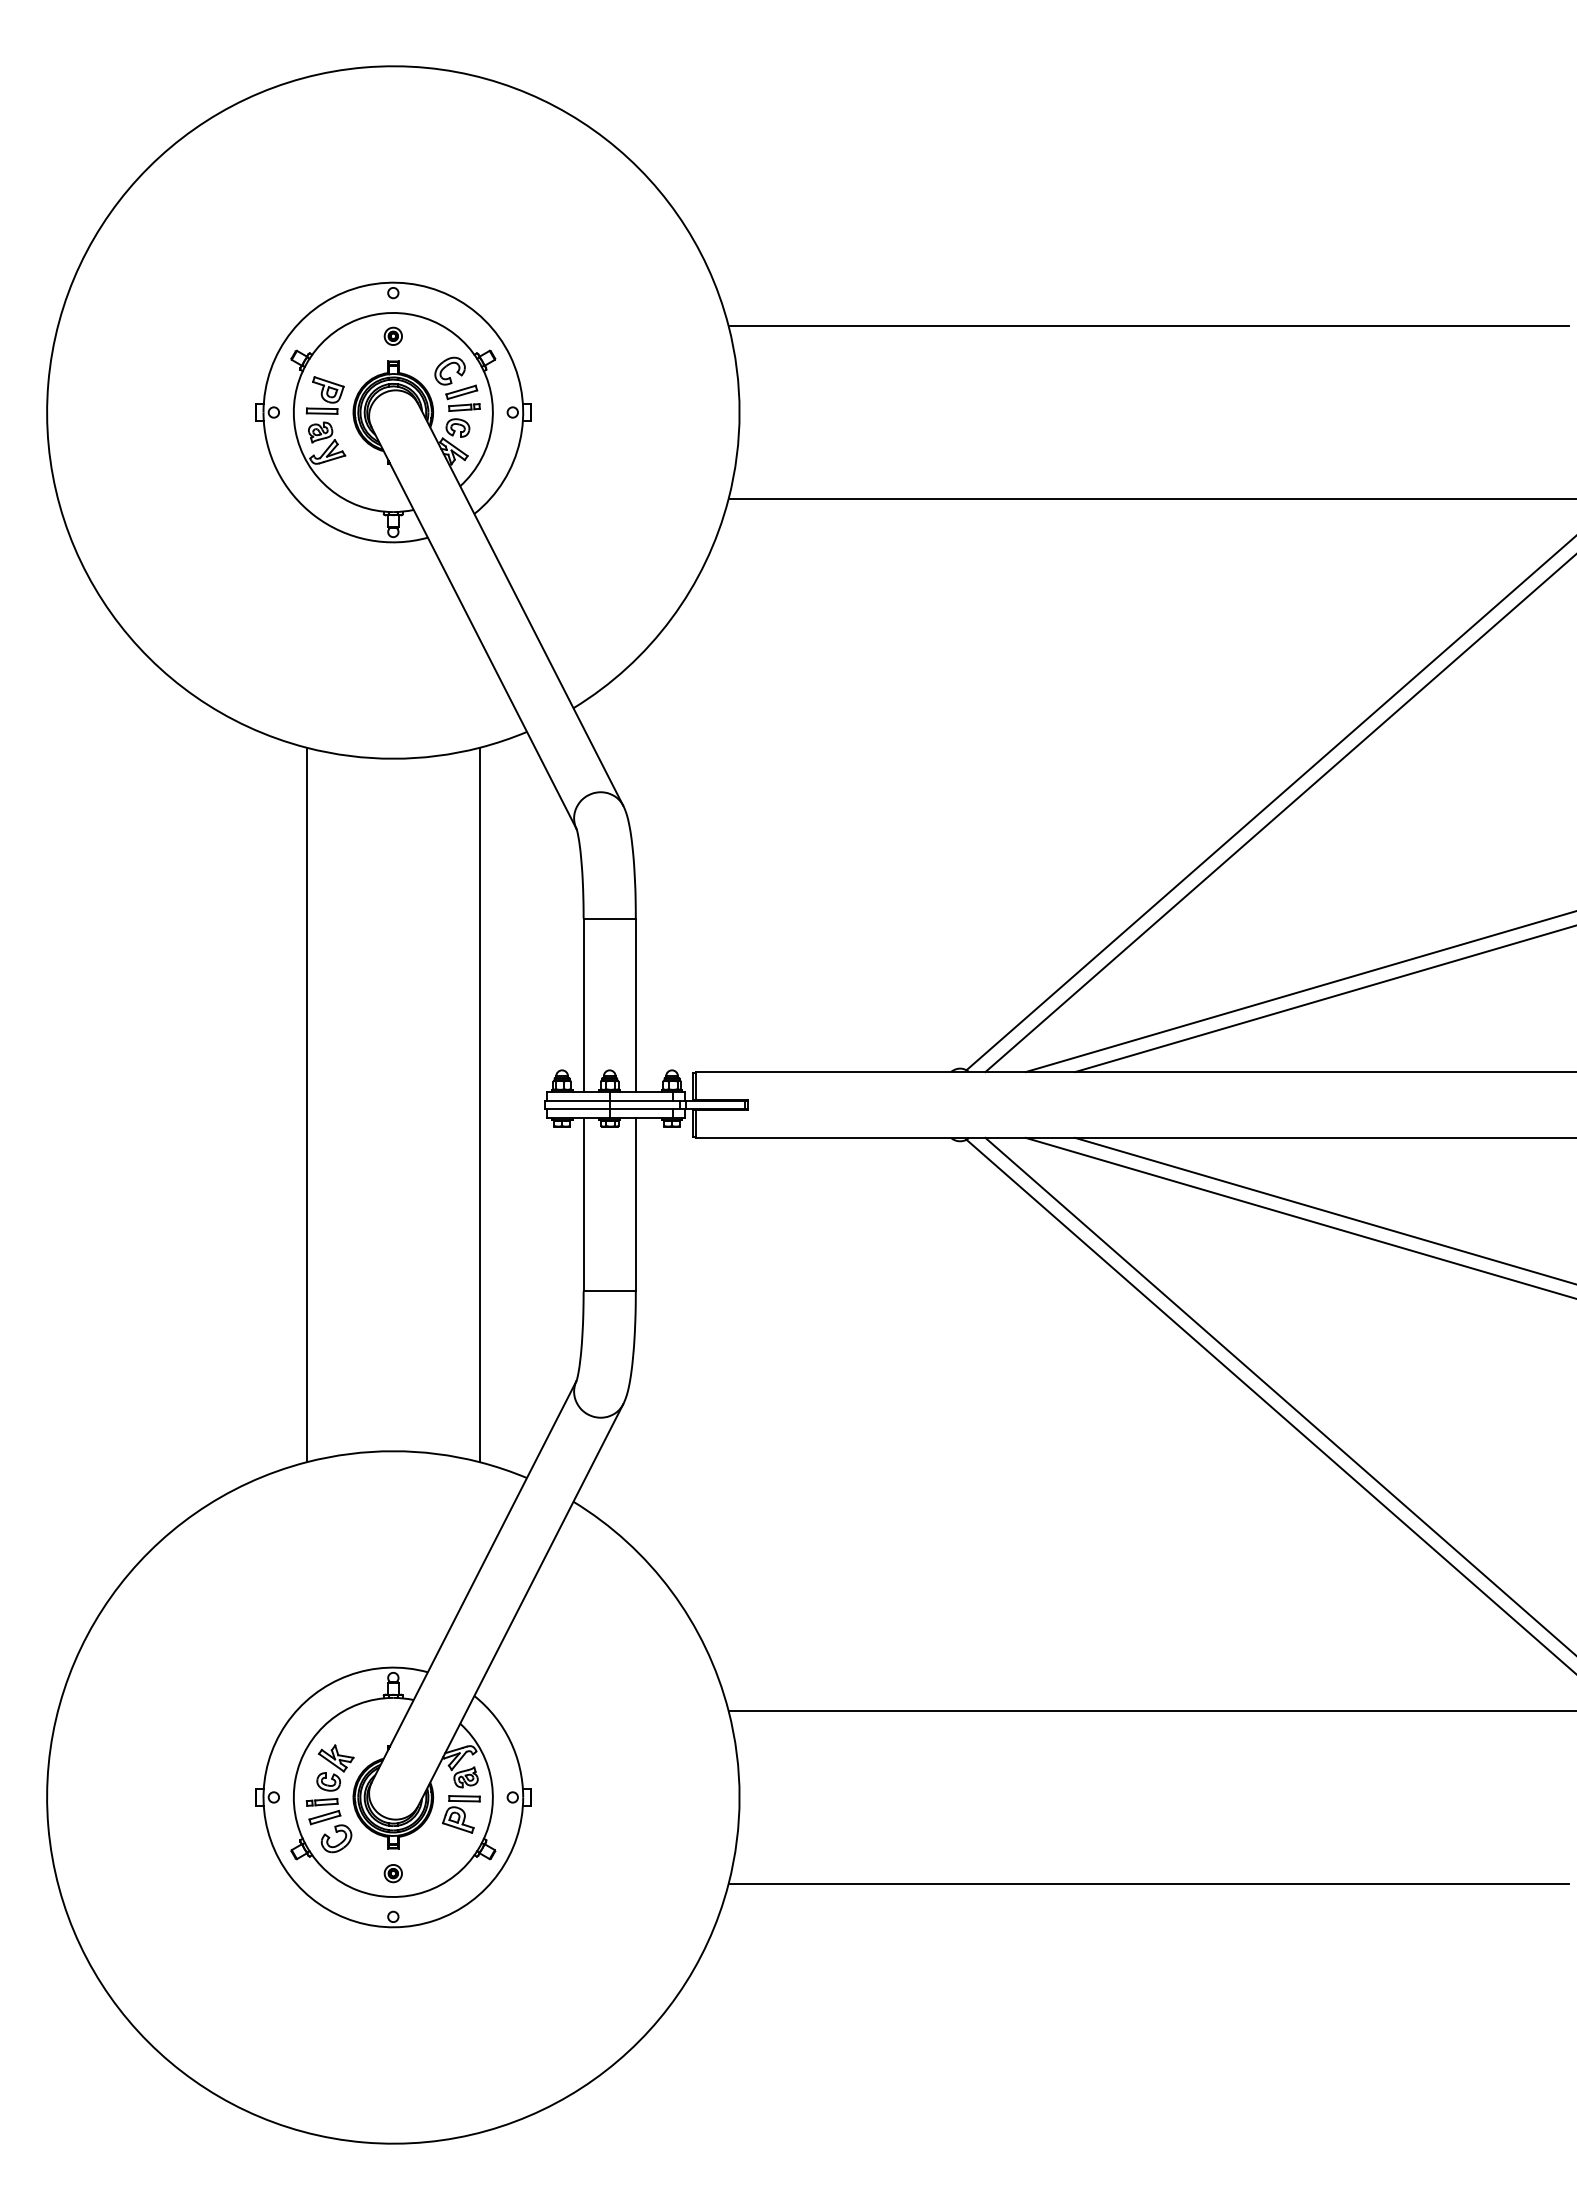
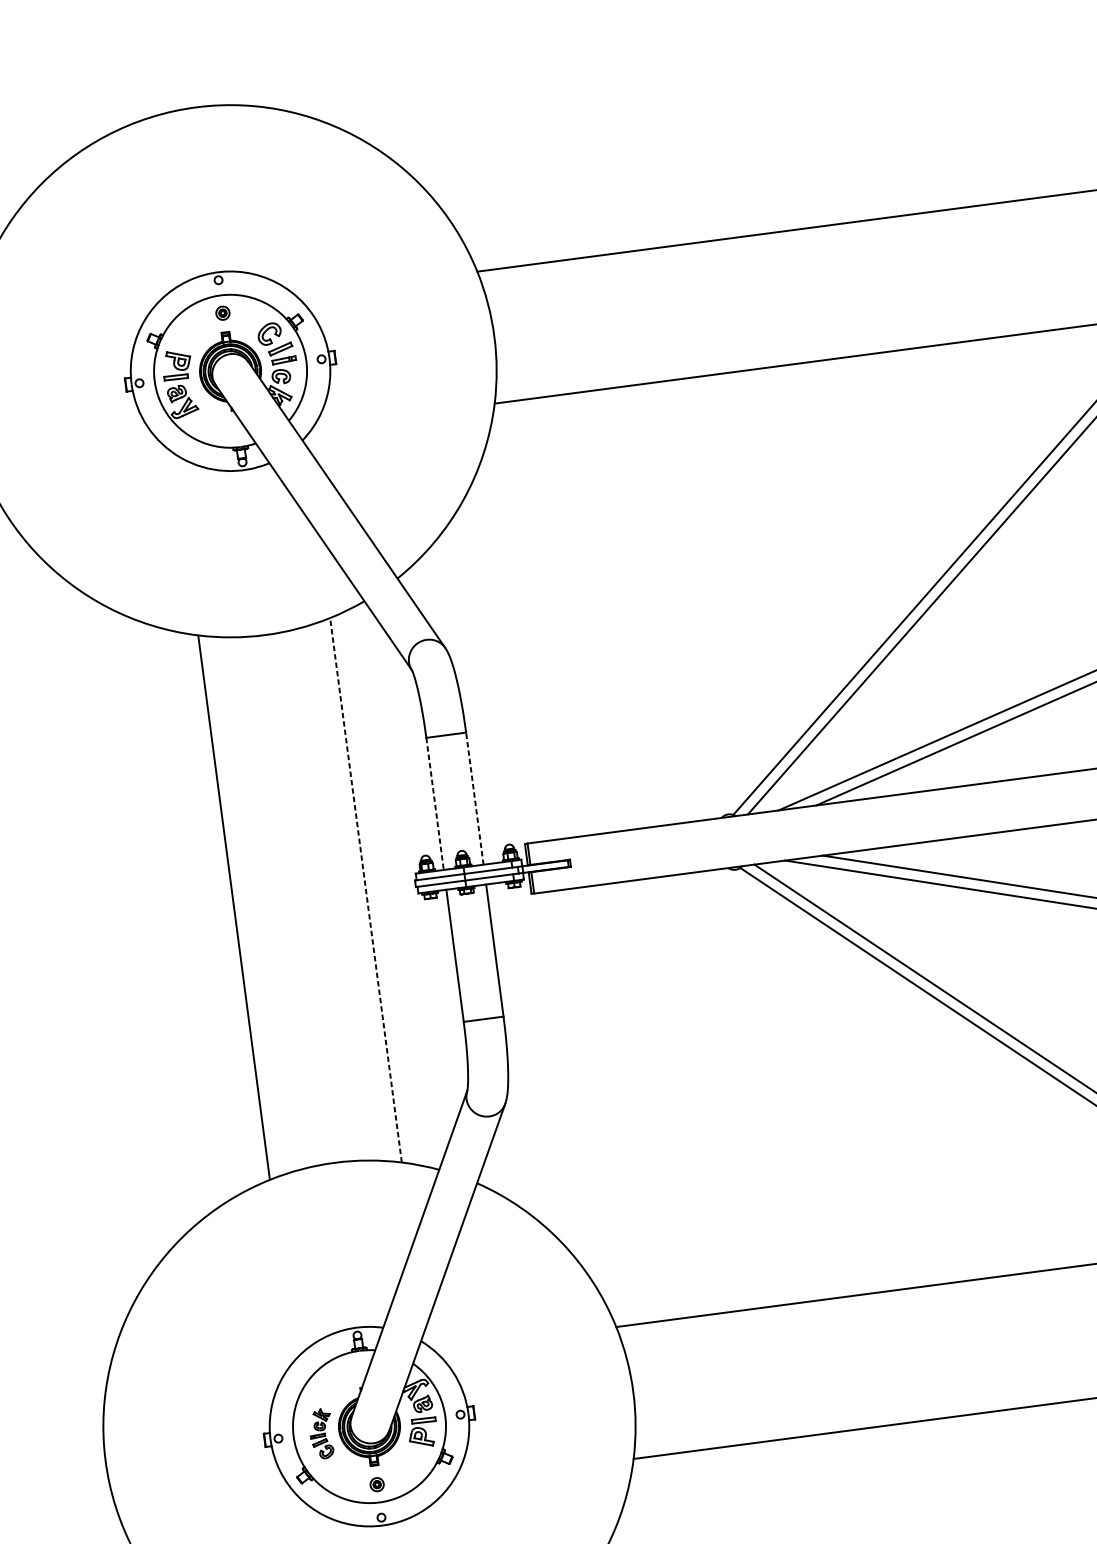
line: (583, 1005) -> (434, 804), solid -> dashed
line: (635, 1005) -> (474, 798), solid -> dashed
line: (479, 1104) -> (365, 889), solid -> dashed
part: (329, 1798) -> (320, 1433), size x0.6

